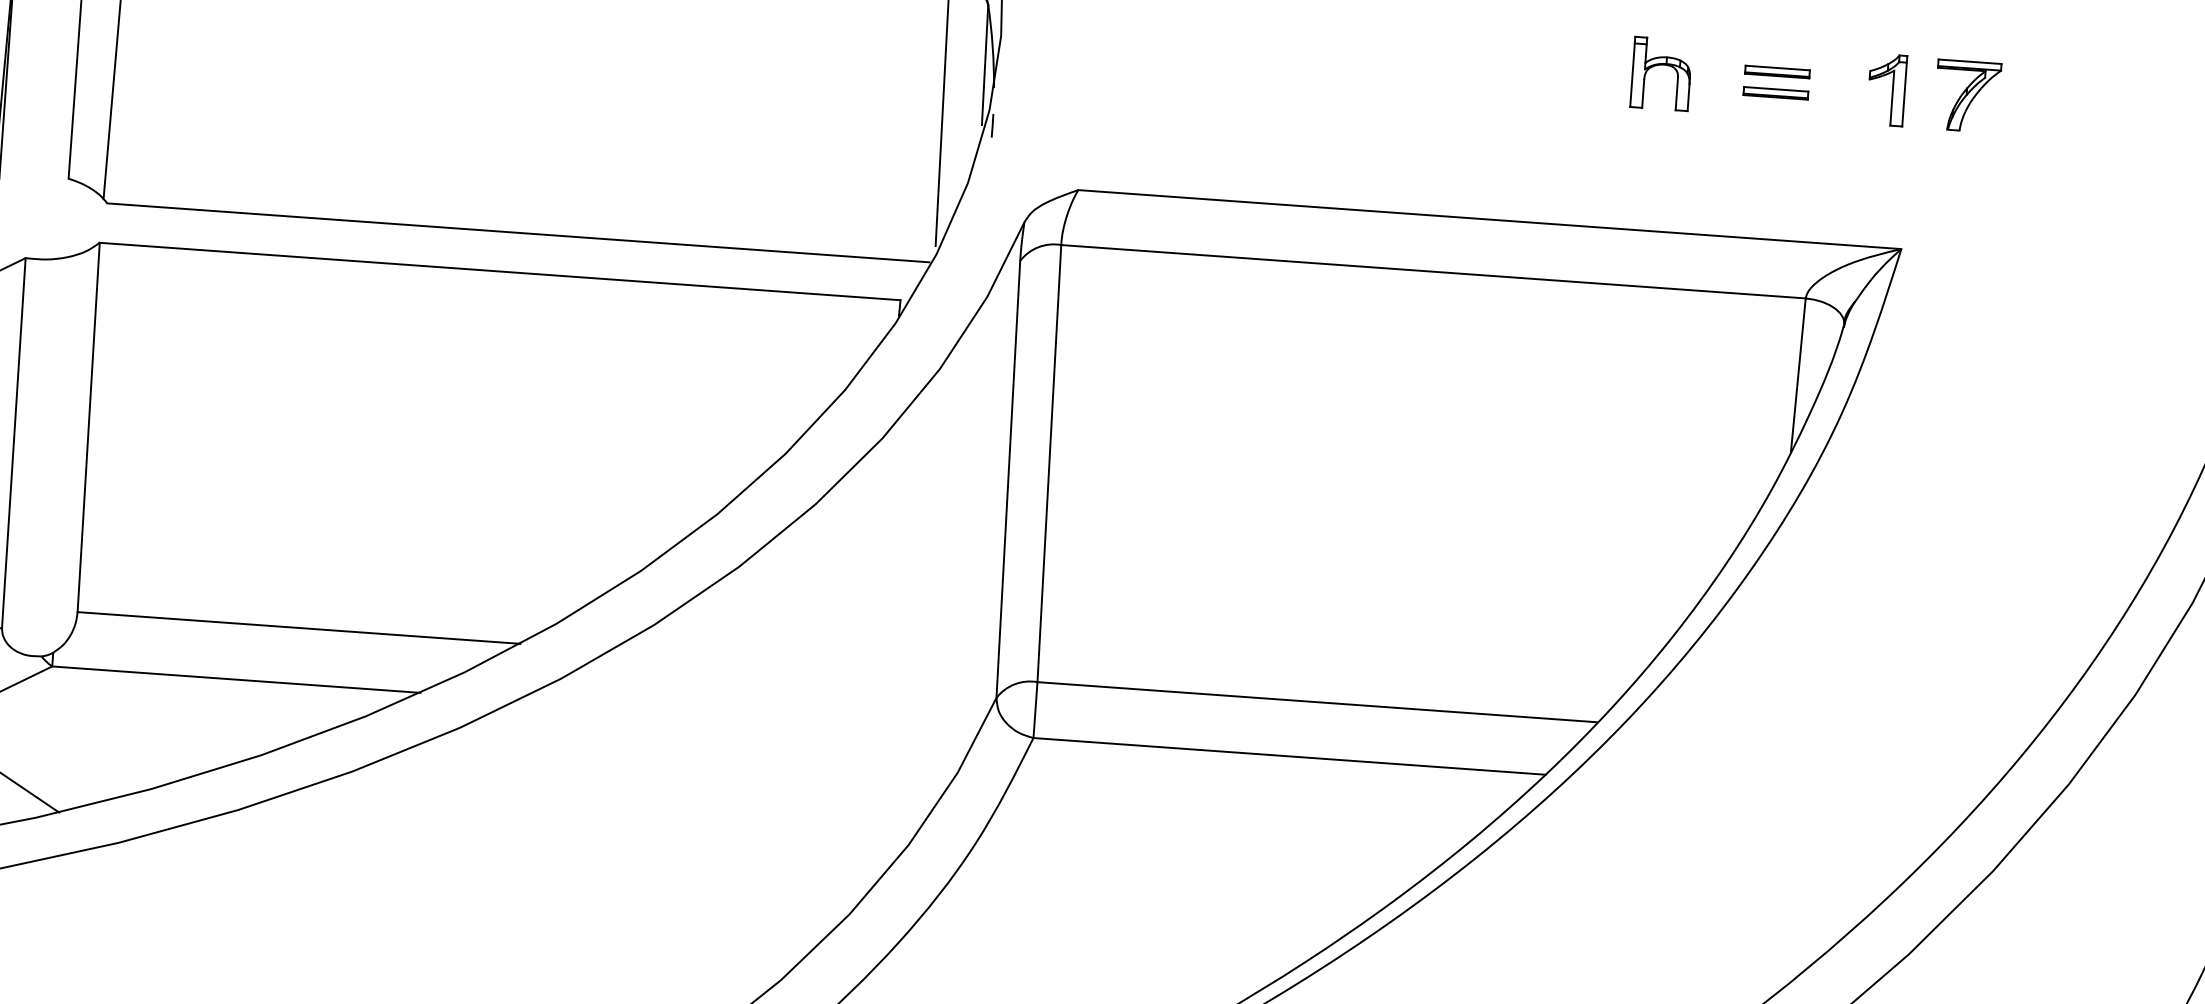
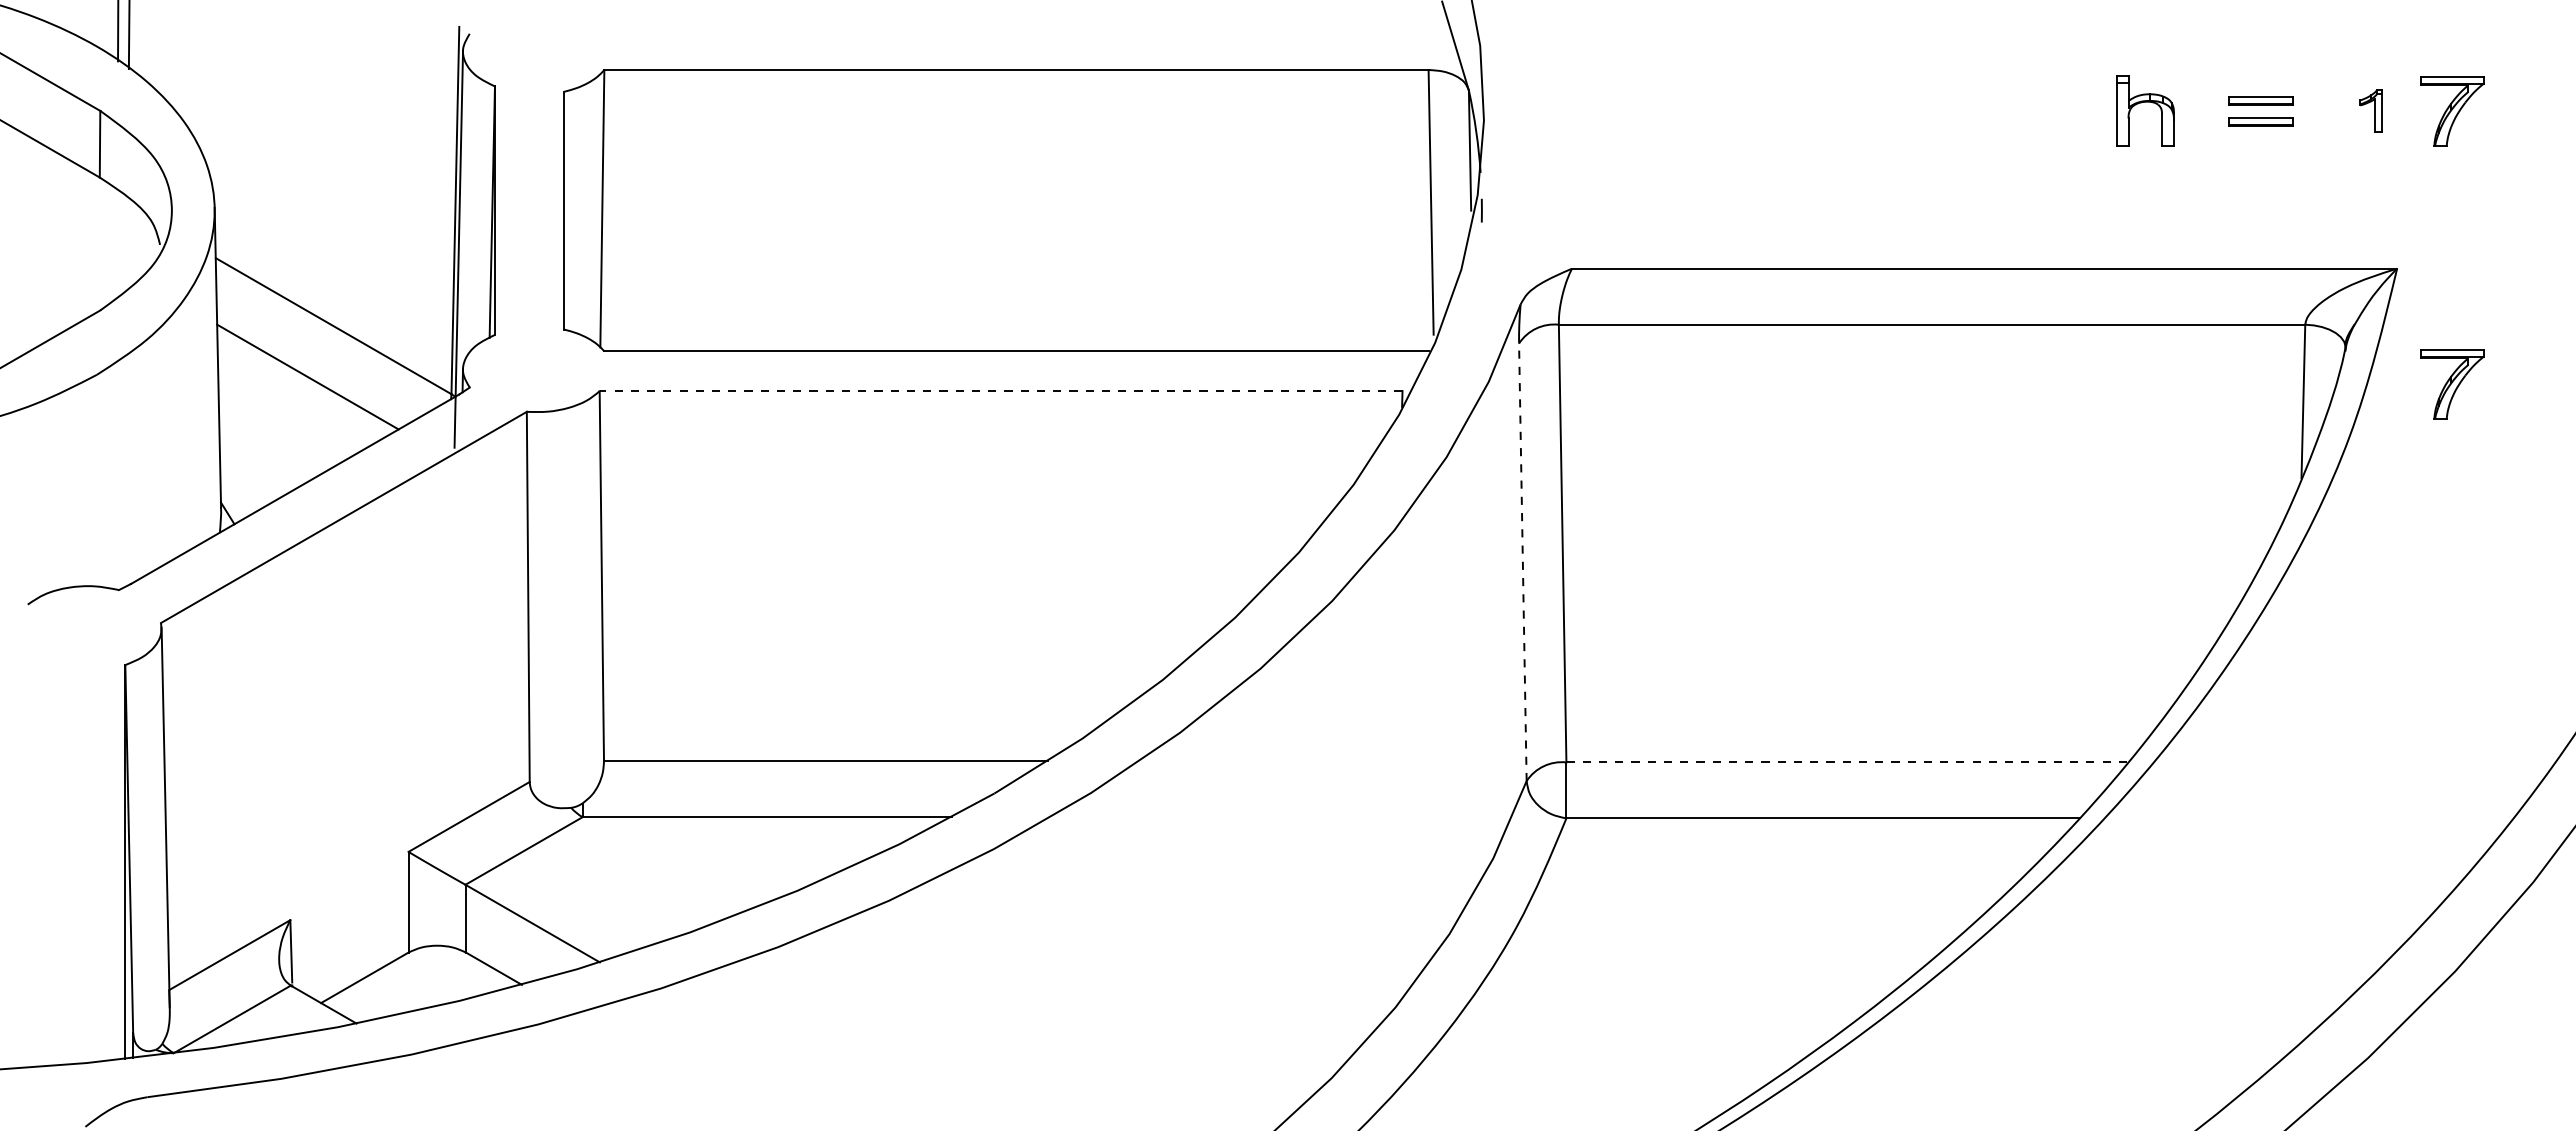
part: (1886, 89) -> (2370, 110), size x0.6
line: (499, 271) -> (1000, 391), solid -> dashed
part: (1948, 368) -> (2452, 384), added
line: (1007, 479) -> (1522, 562), solid -> dashed
line: (1317, 702) -> (1847, 762), solid -> dashed

